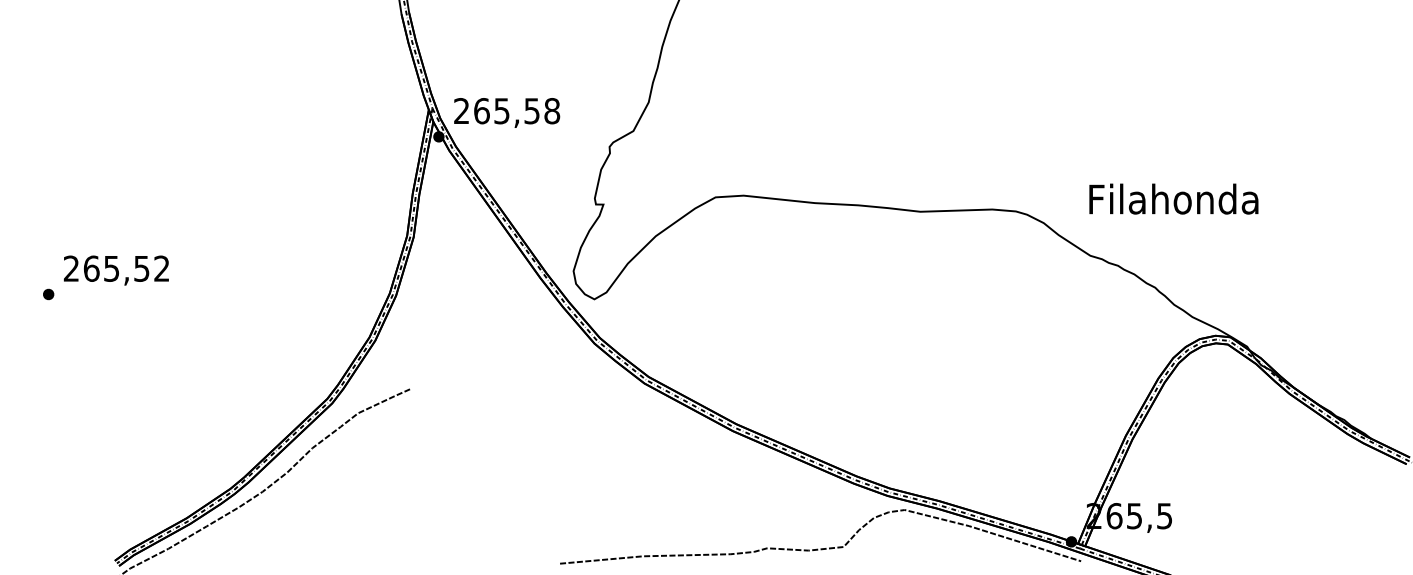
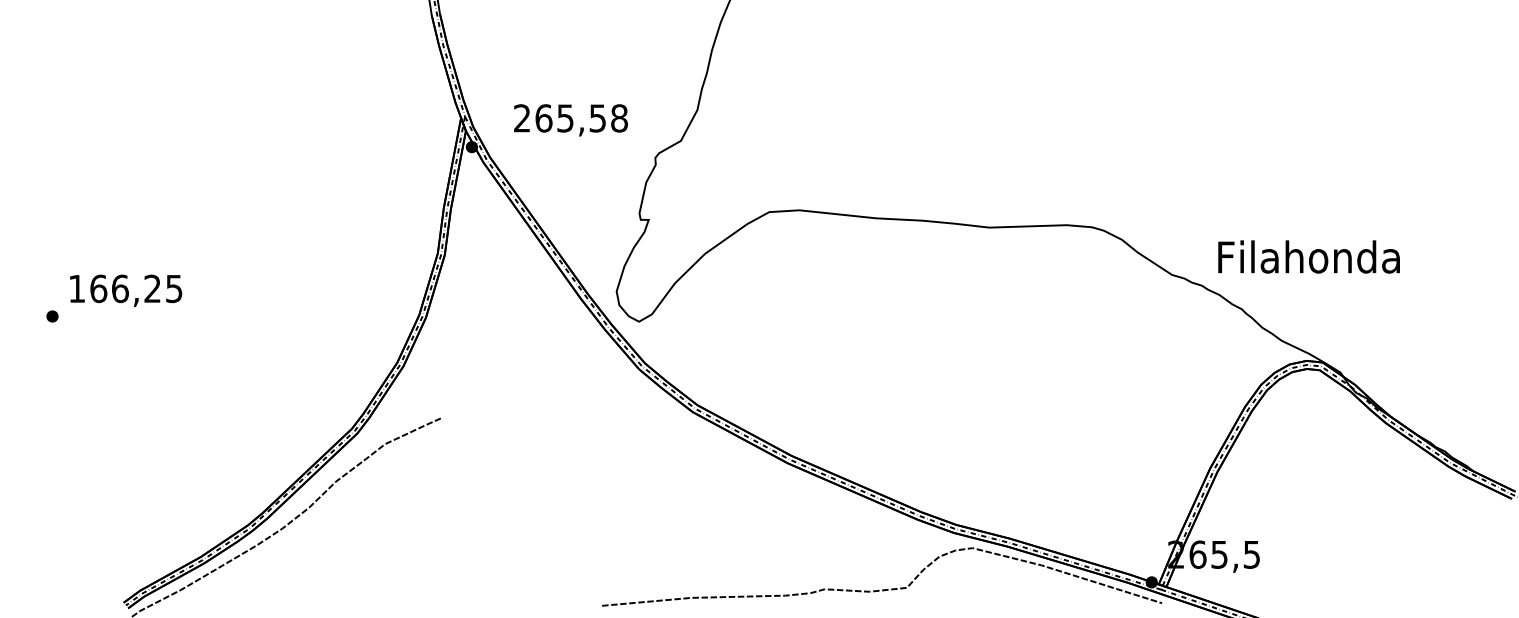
text: (507, 112) -> (571, 119), moved
text: (1173, 198) -> (1308, 256), moved
text: (116, 268) -> (125, 288), 265,52 -> 166,25

